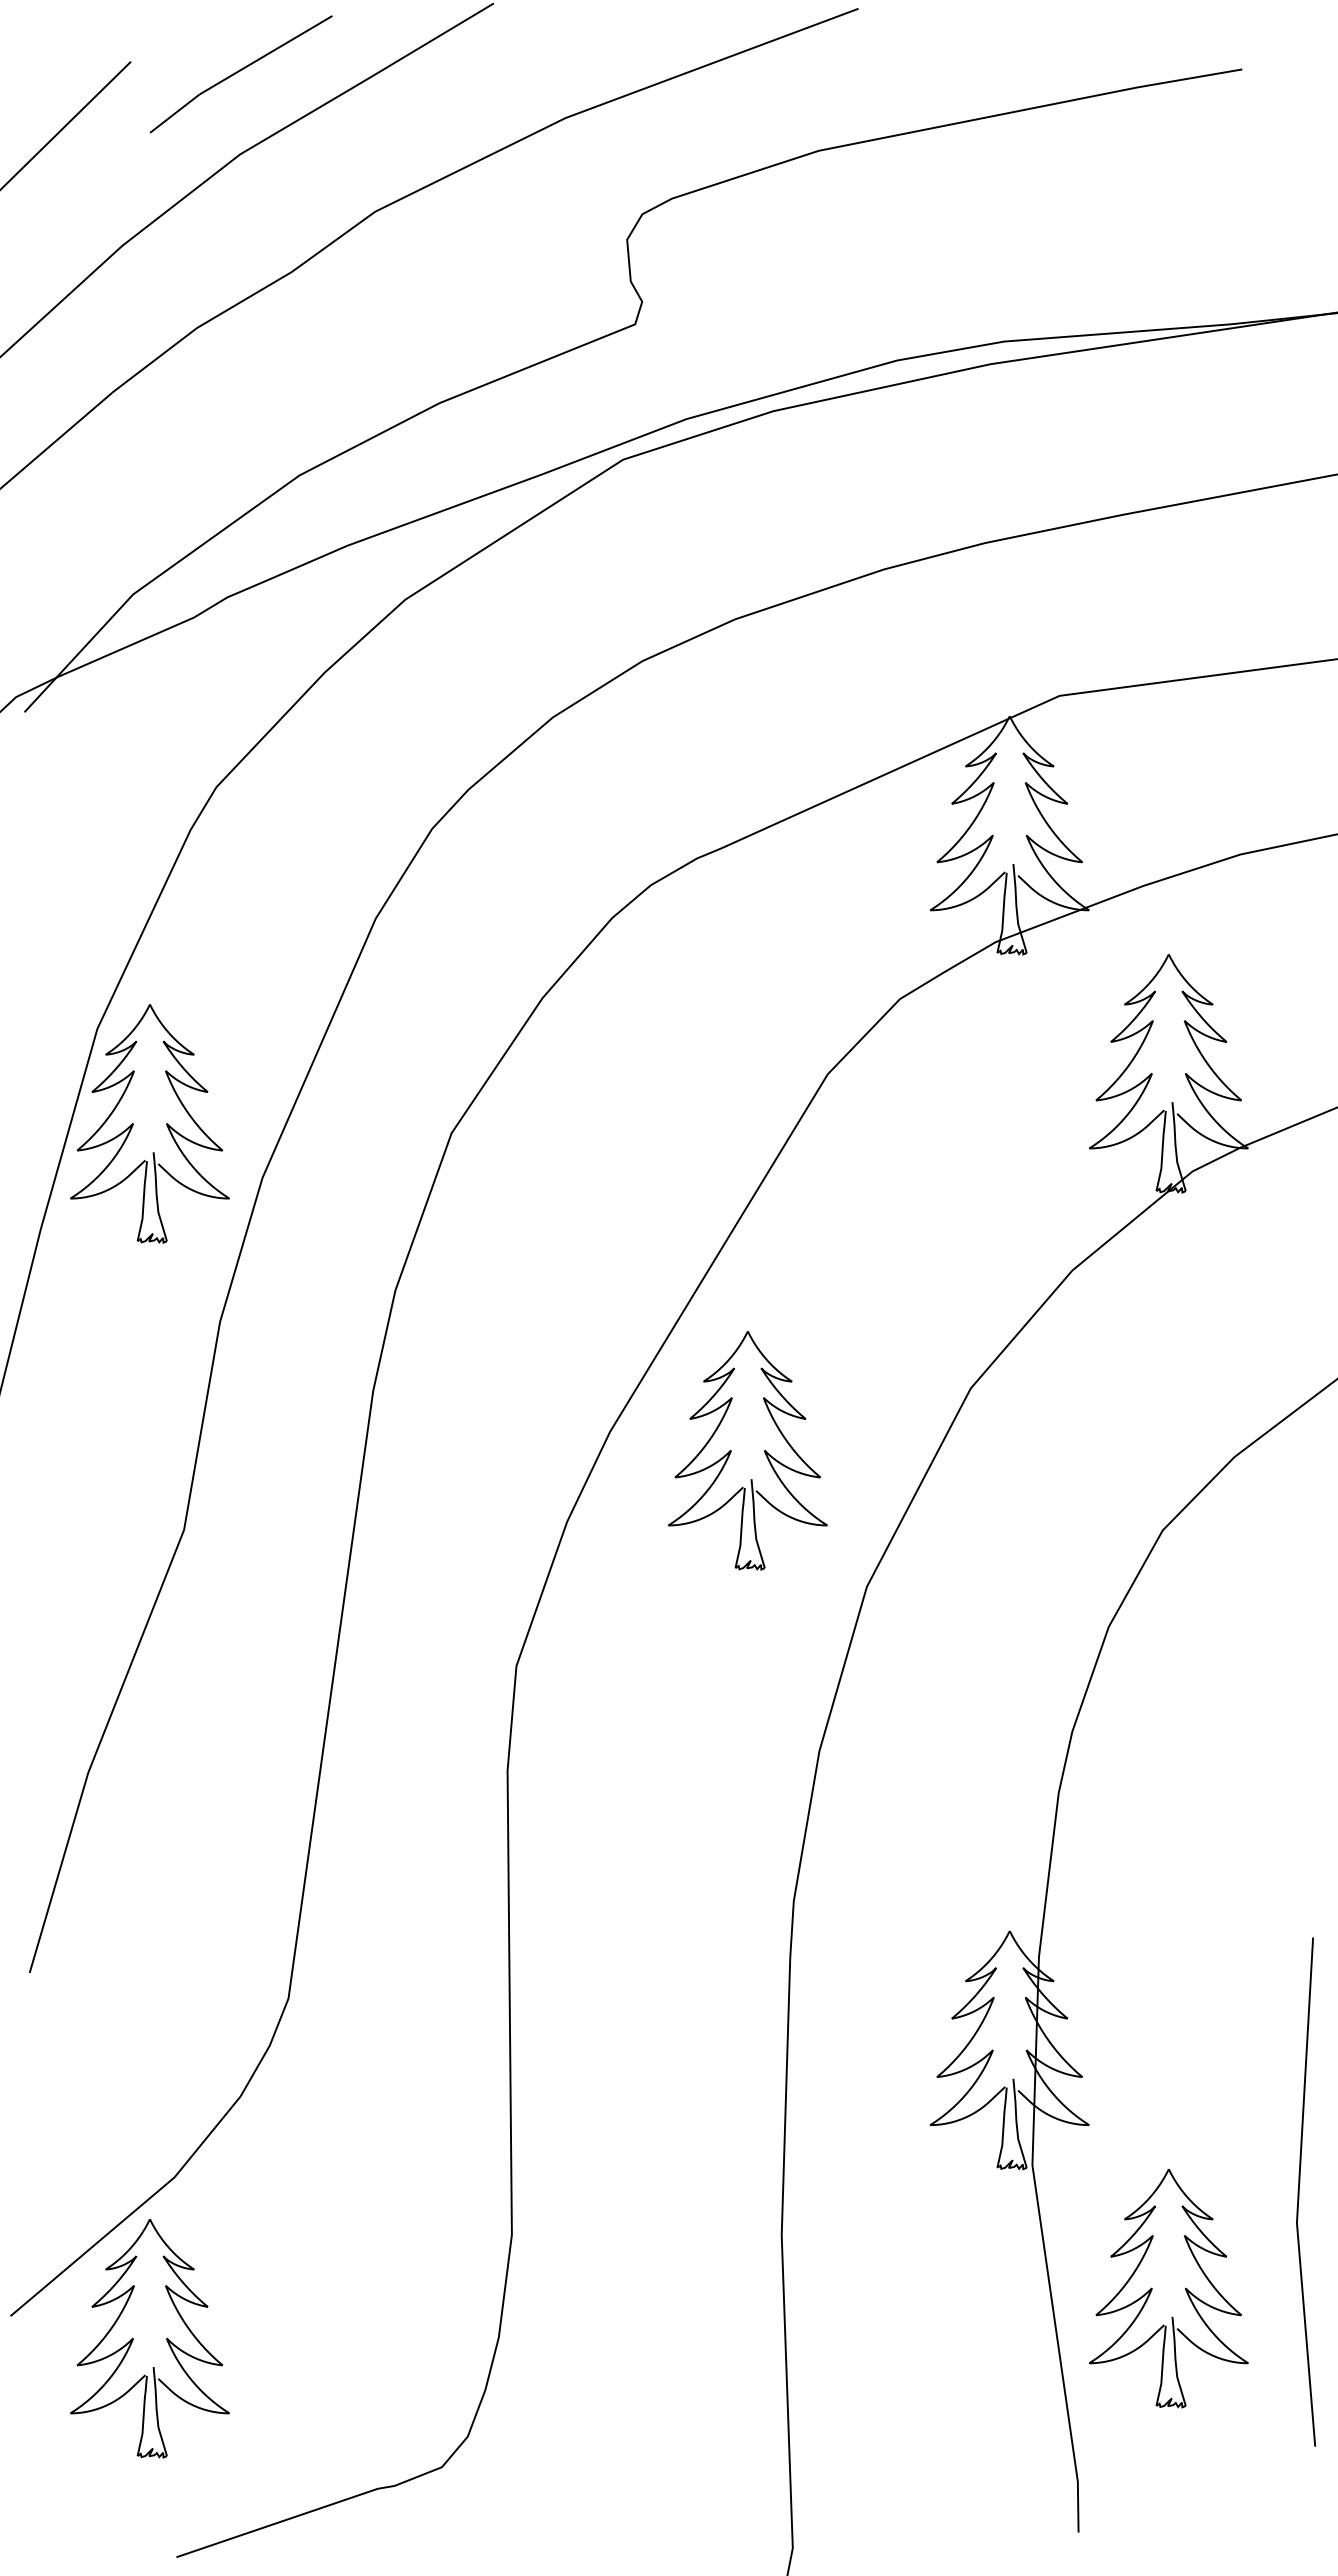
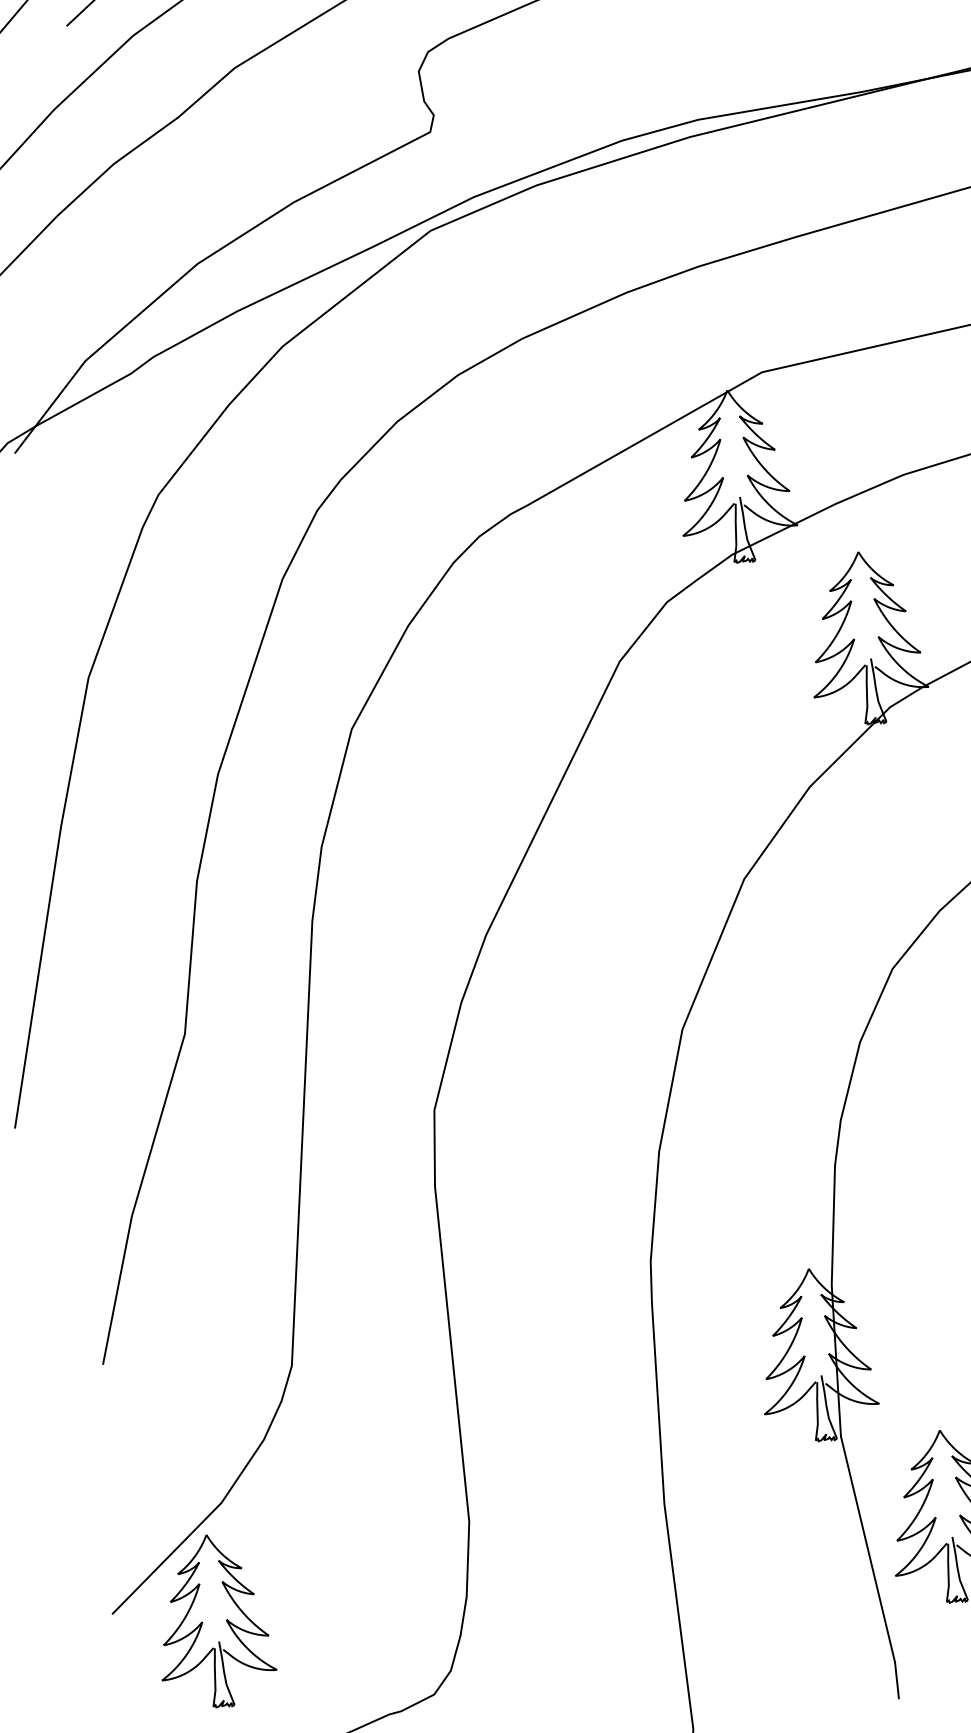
part: (133, 1123) -> (121, 743), removed
part: (731, 1450) -> (575, 939), removed

